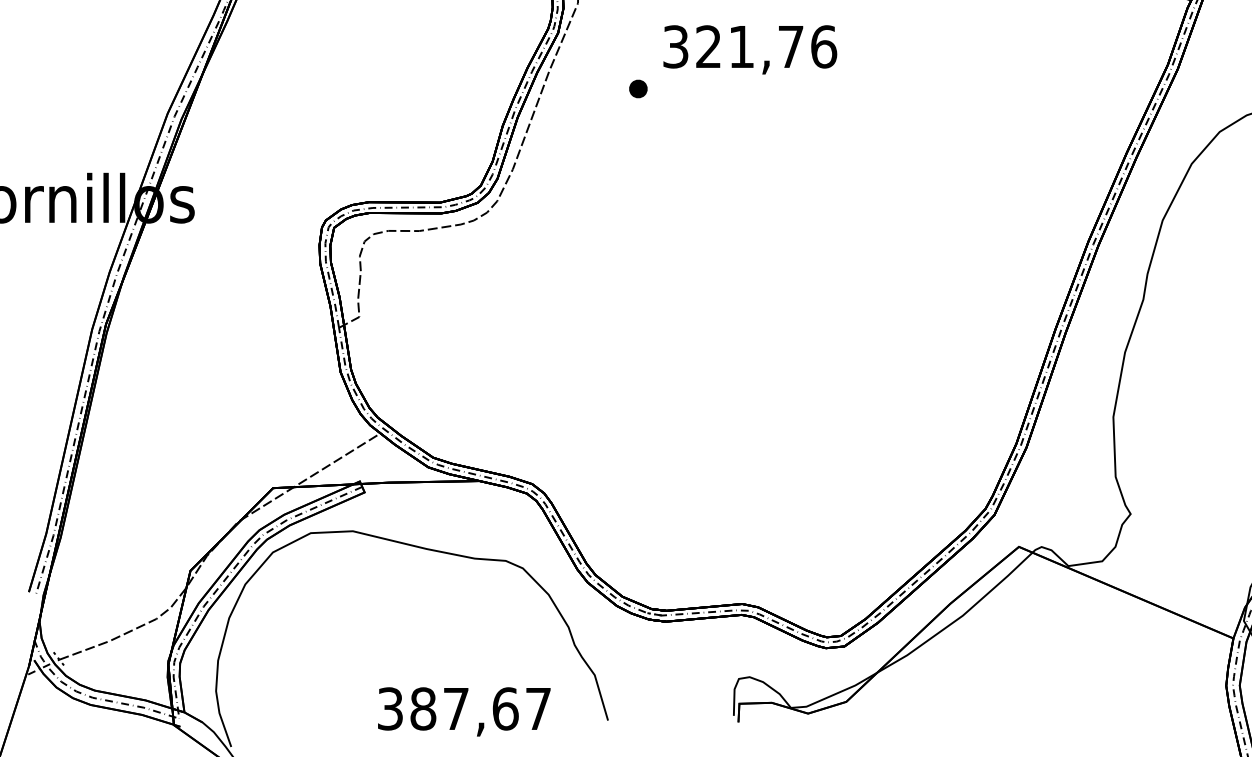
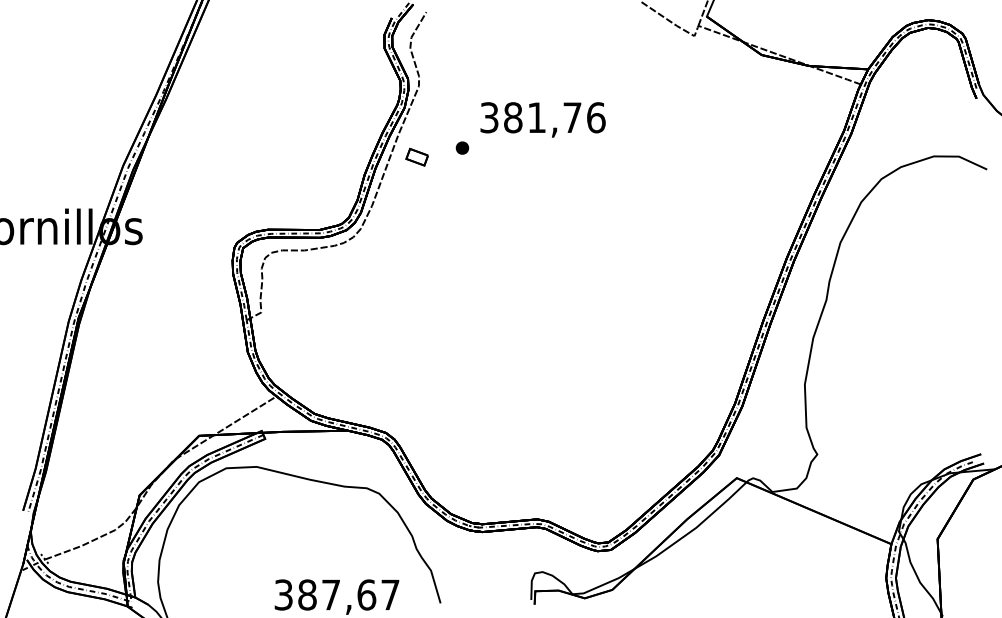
text: (709, 46) -> (513, 117), 321,76 -> 381,76
part: (574, 100) -> (416, 156), added

